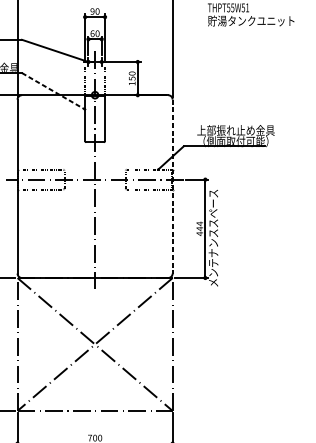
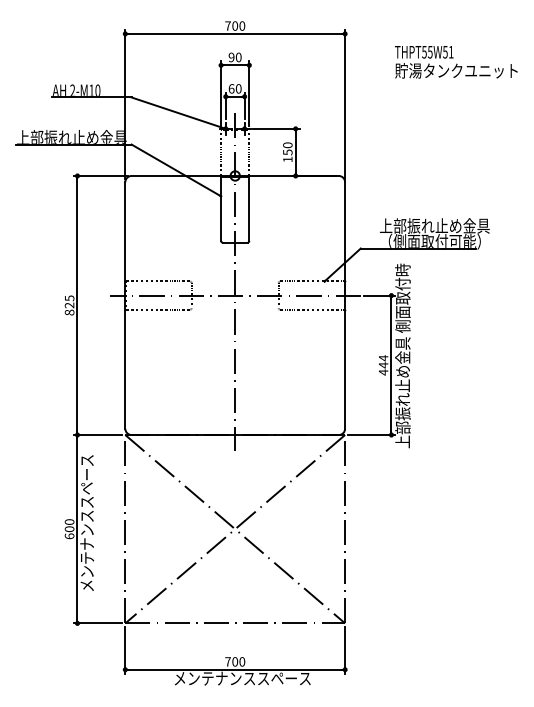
line: (53, 91) -> (176, 170), dashed -> solid
line: (172, 186) -> (345, 305), dashed -> solid
text: (213, 221) -> (402, 355), メンテナンススペース -> 上部振れ止め金具 側面取付時

